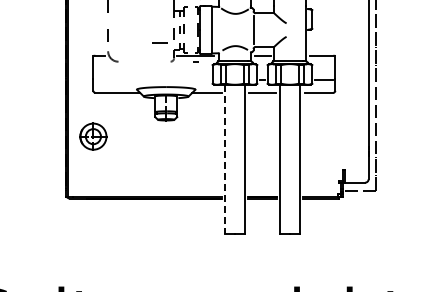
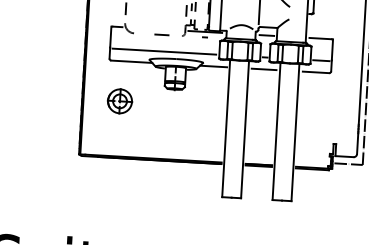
line: (159, 42) -> (161, 34), moved
line: (152, 79) -> (164, 51), added
part: (93, 136) -> (120, 101), moved
line: (224, 159) -> (226, 128), dashed -> solid

